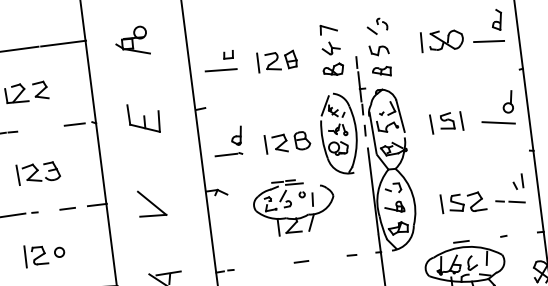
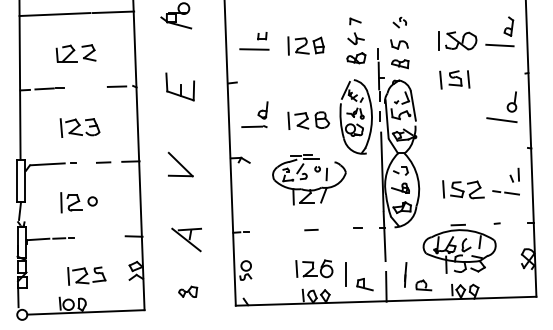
part: (377, 26) -> (399, 22), size x0.7
part: (328, 29) -> (355, 21), size x0.7
part: (446, 122) -> (454, 79), moved

